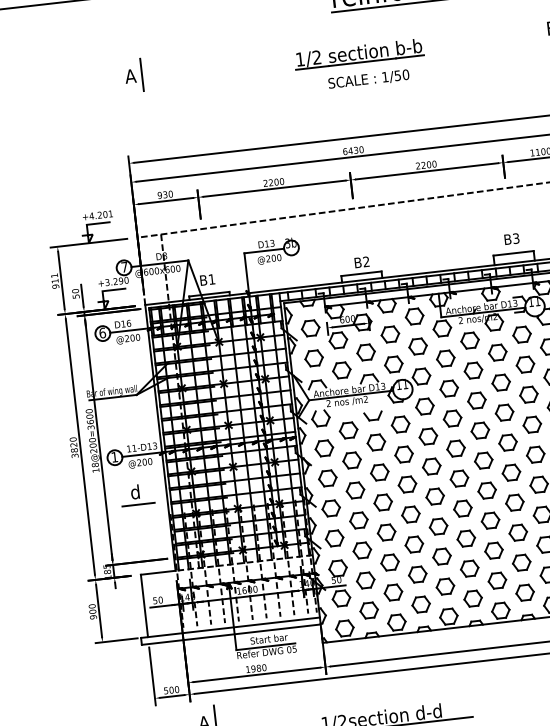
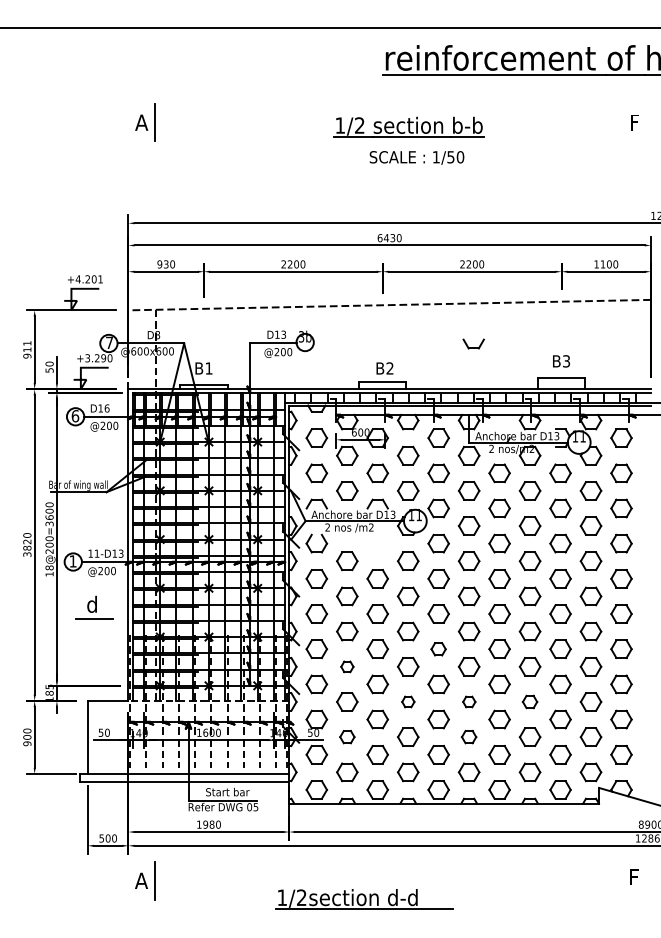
part: (373, 415) -> (473, 343), moved
part: (435, 496) -> (438, 649), size x0.7
part: (359, 520) -> (347, 666), size x0.6
part: (517, 532) -> (529, 701), size x0.7
part: (466, 538) -> (469, 701), size x0.6
part: (414, 544) -> (408, 701), size x0.6
part: (469, 568) -> (468, 736), size x0.7
part: (365, 579) -> (347, 736), size x0.7

